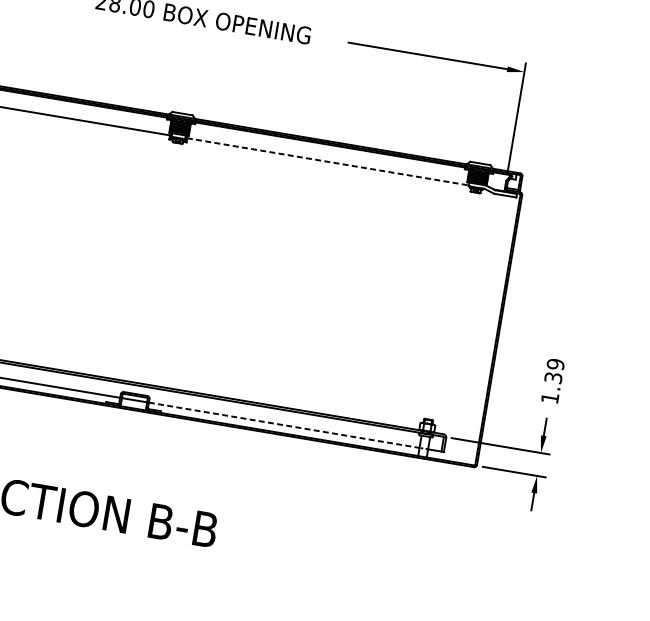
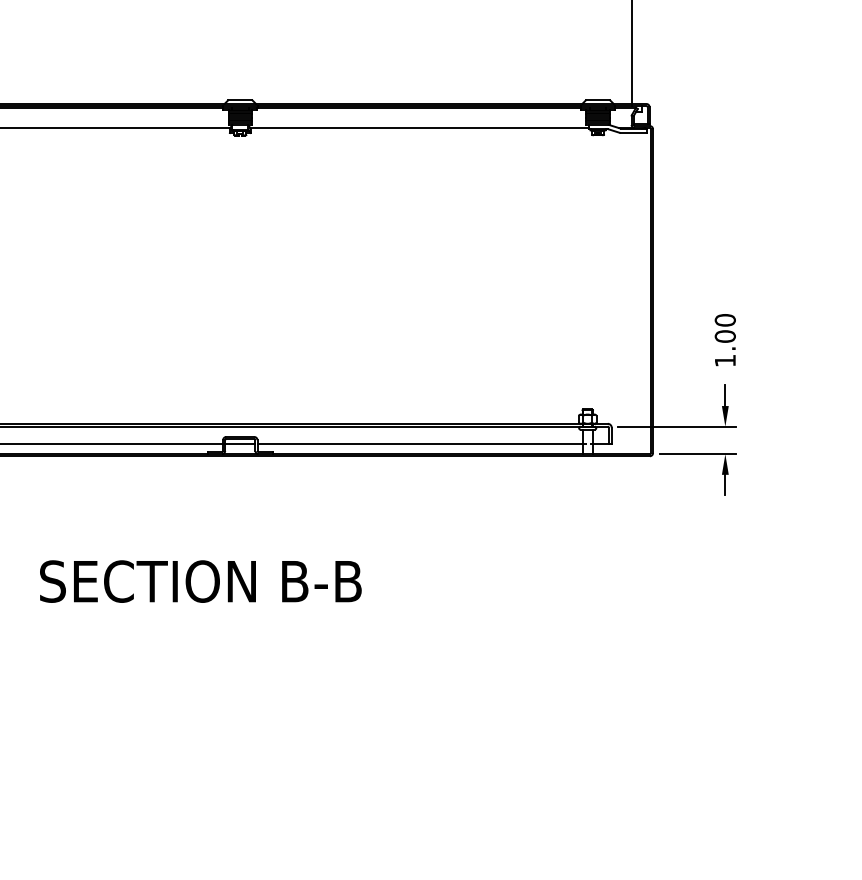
line: (328, 162) -> (420, 128), dashed -> solid
text: (553, 371) -> (724, 328), 1.39 -> 1.00
line: (284, 425) -> (420, 444), dashed -> solid

